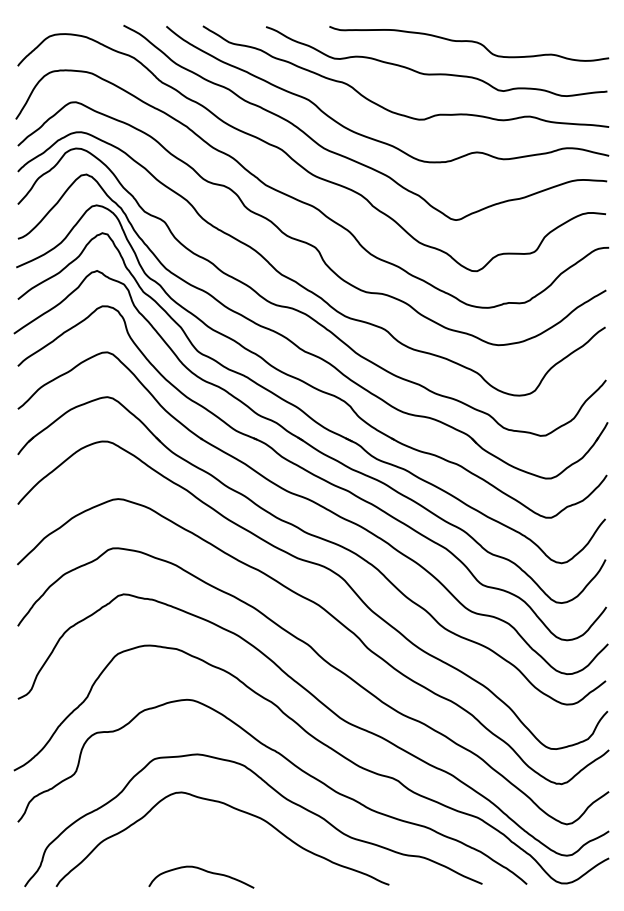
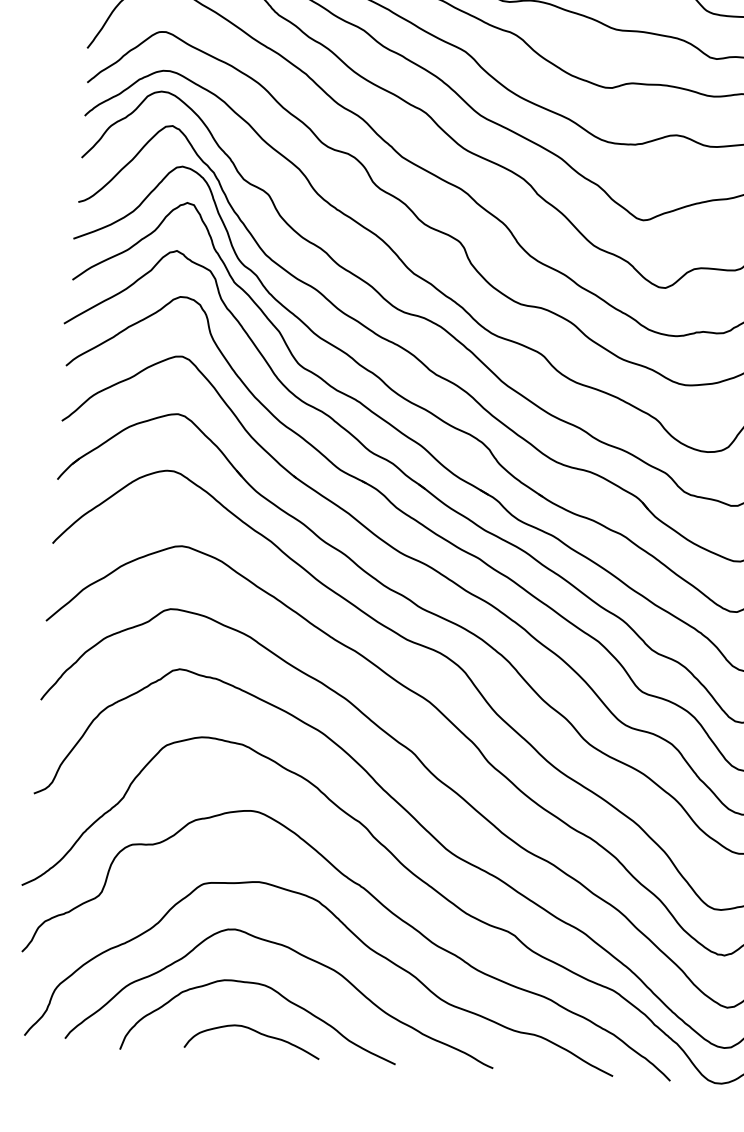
curve: (218, 840) -> (277, 994), added

